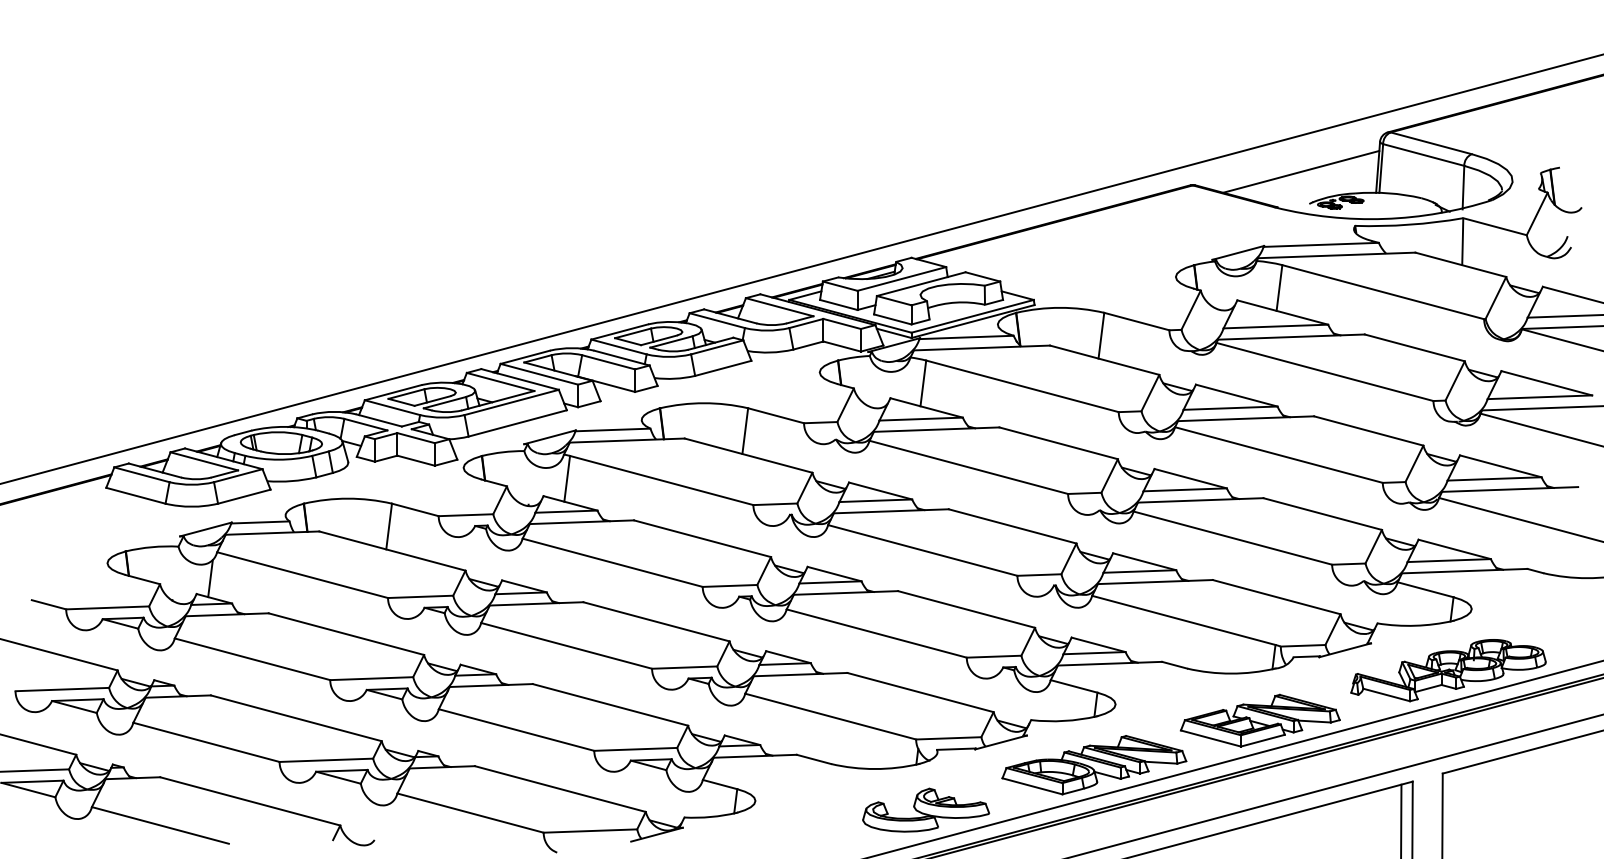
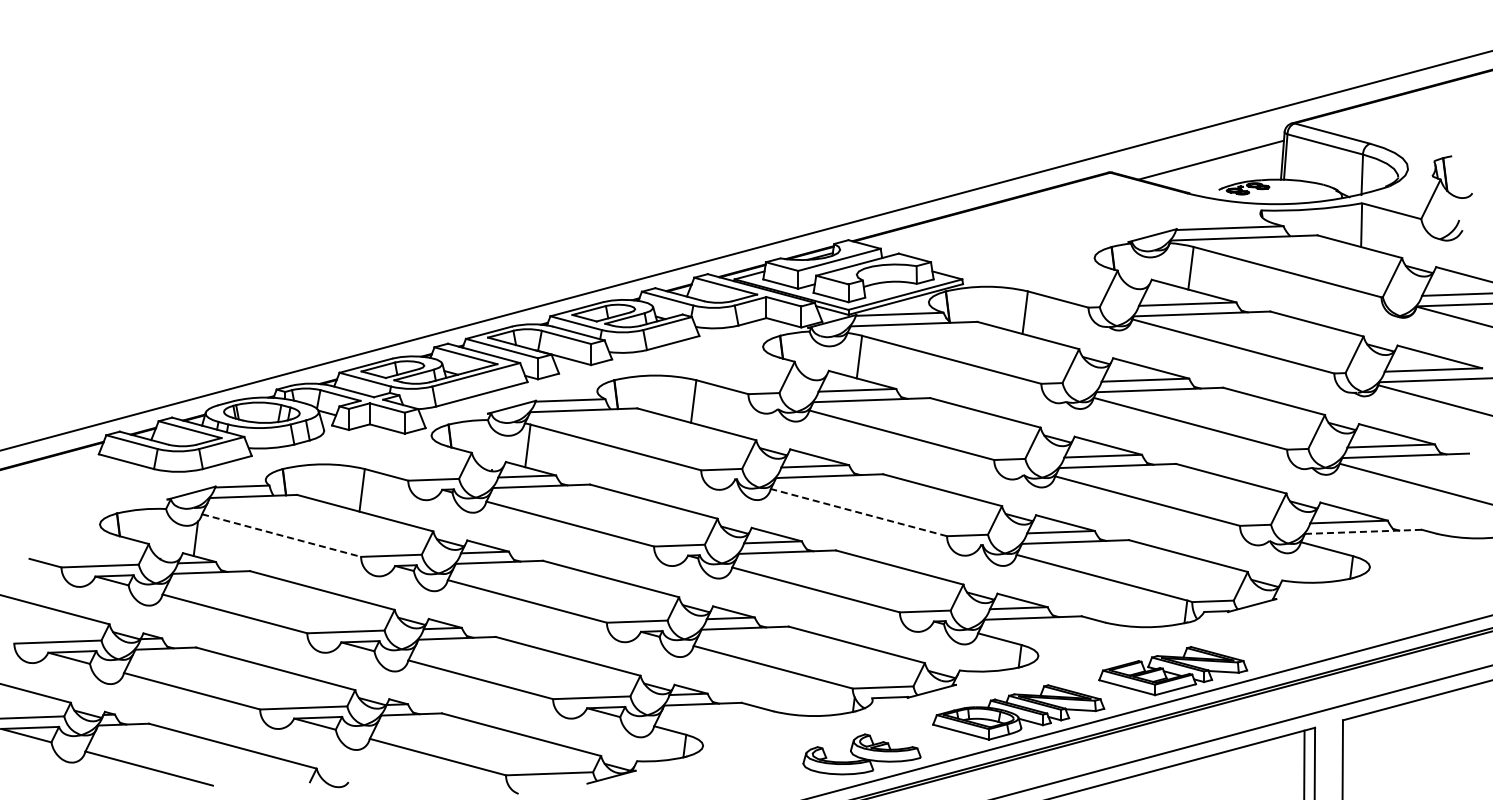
line: (922, 550) -> (858, 512), solid -> dashed
line: (1464, 570) -> (1363, 531), solid -> dashed
line: (303, 575) -> (282, 535), solid -> dashed
part: (1447, 670) -> (1347, 624), removed

